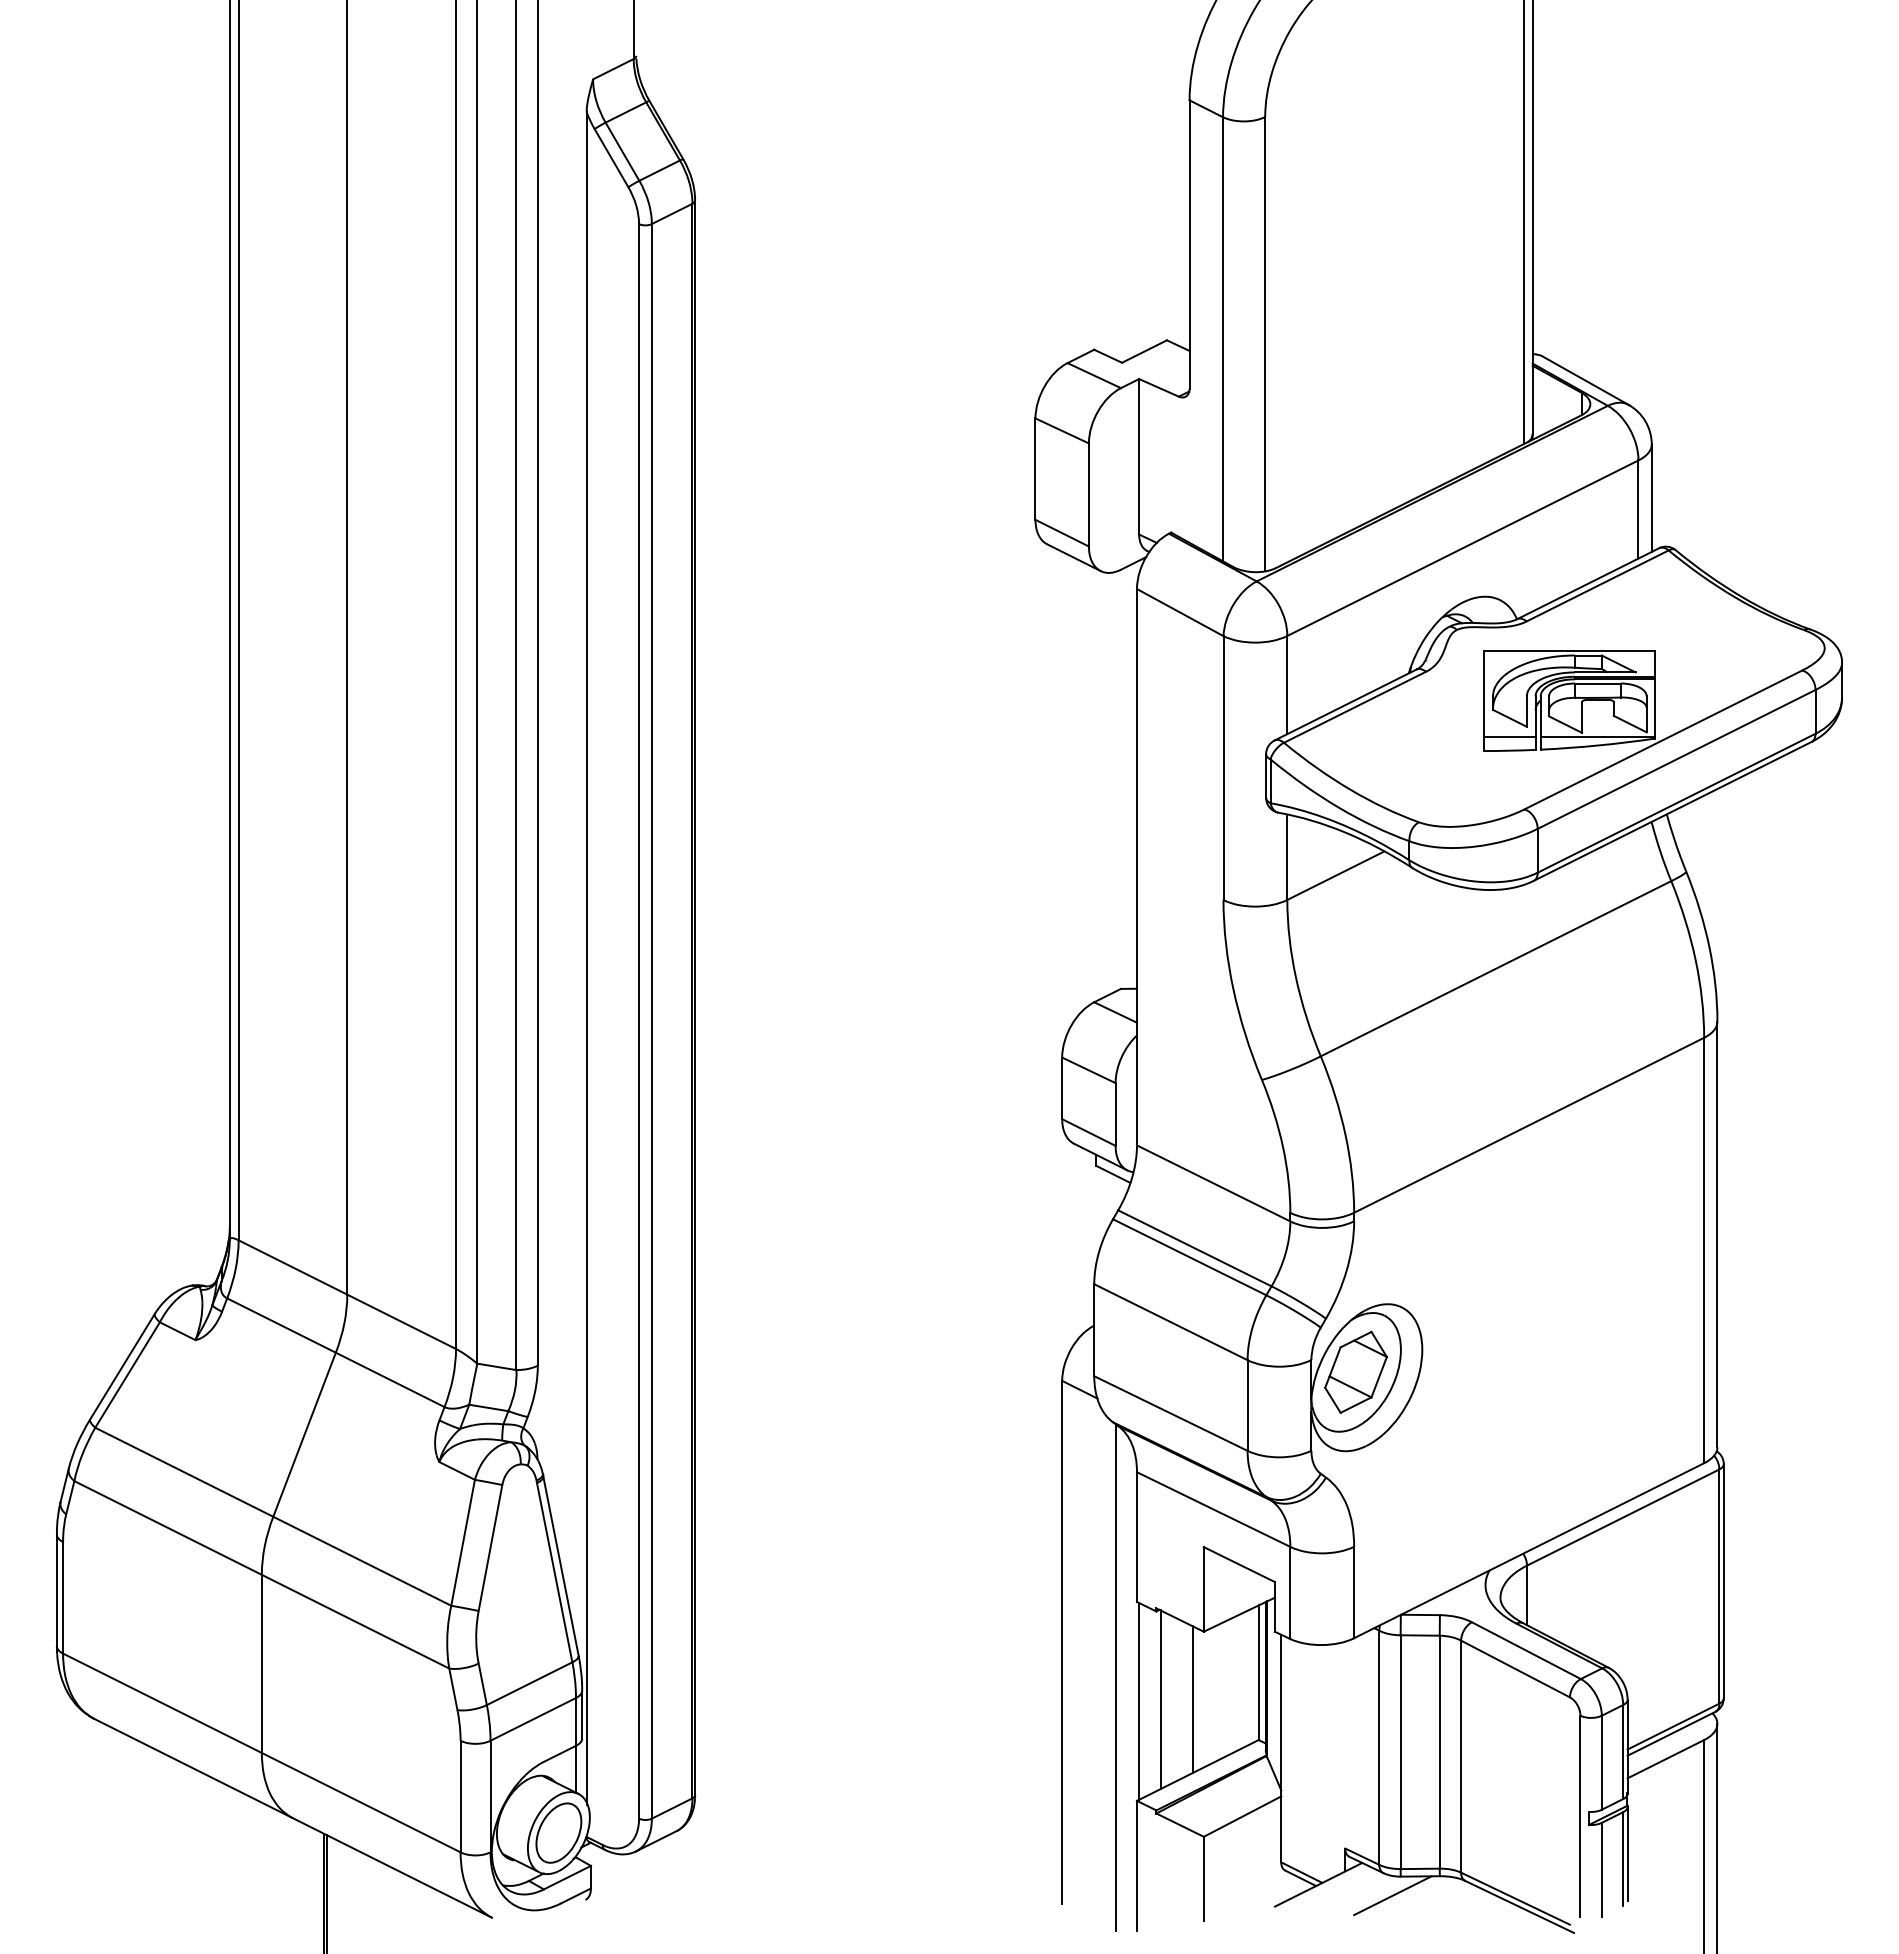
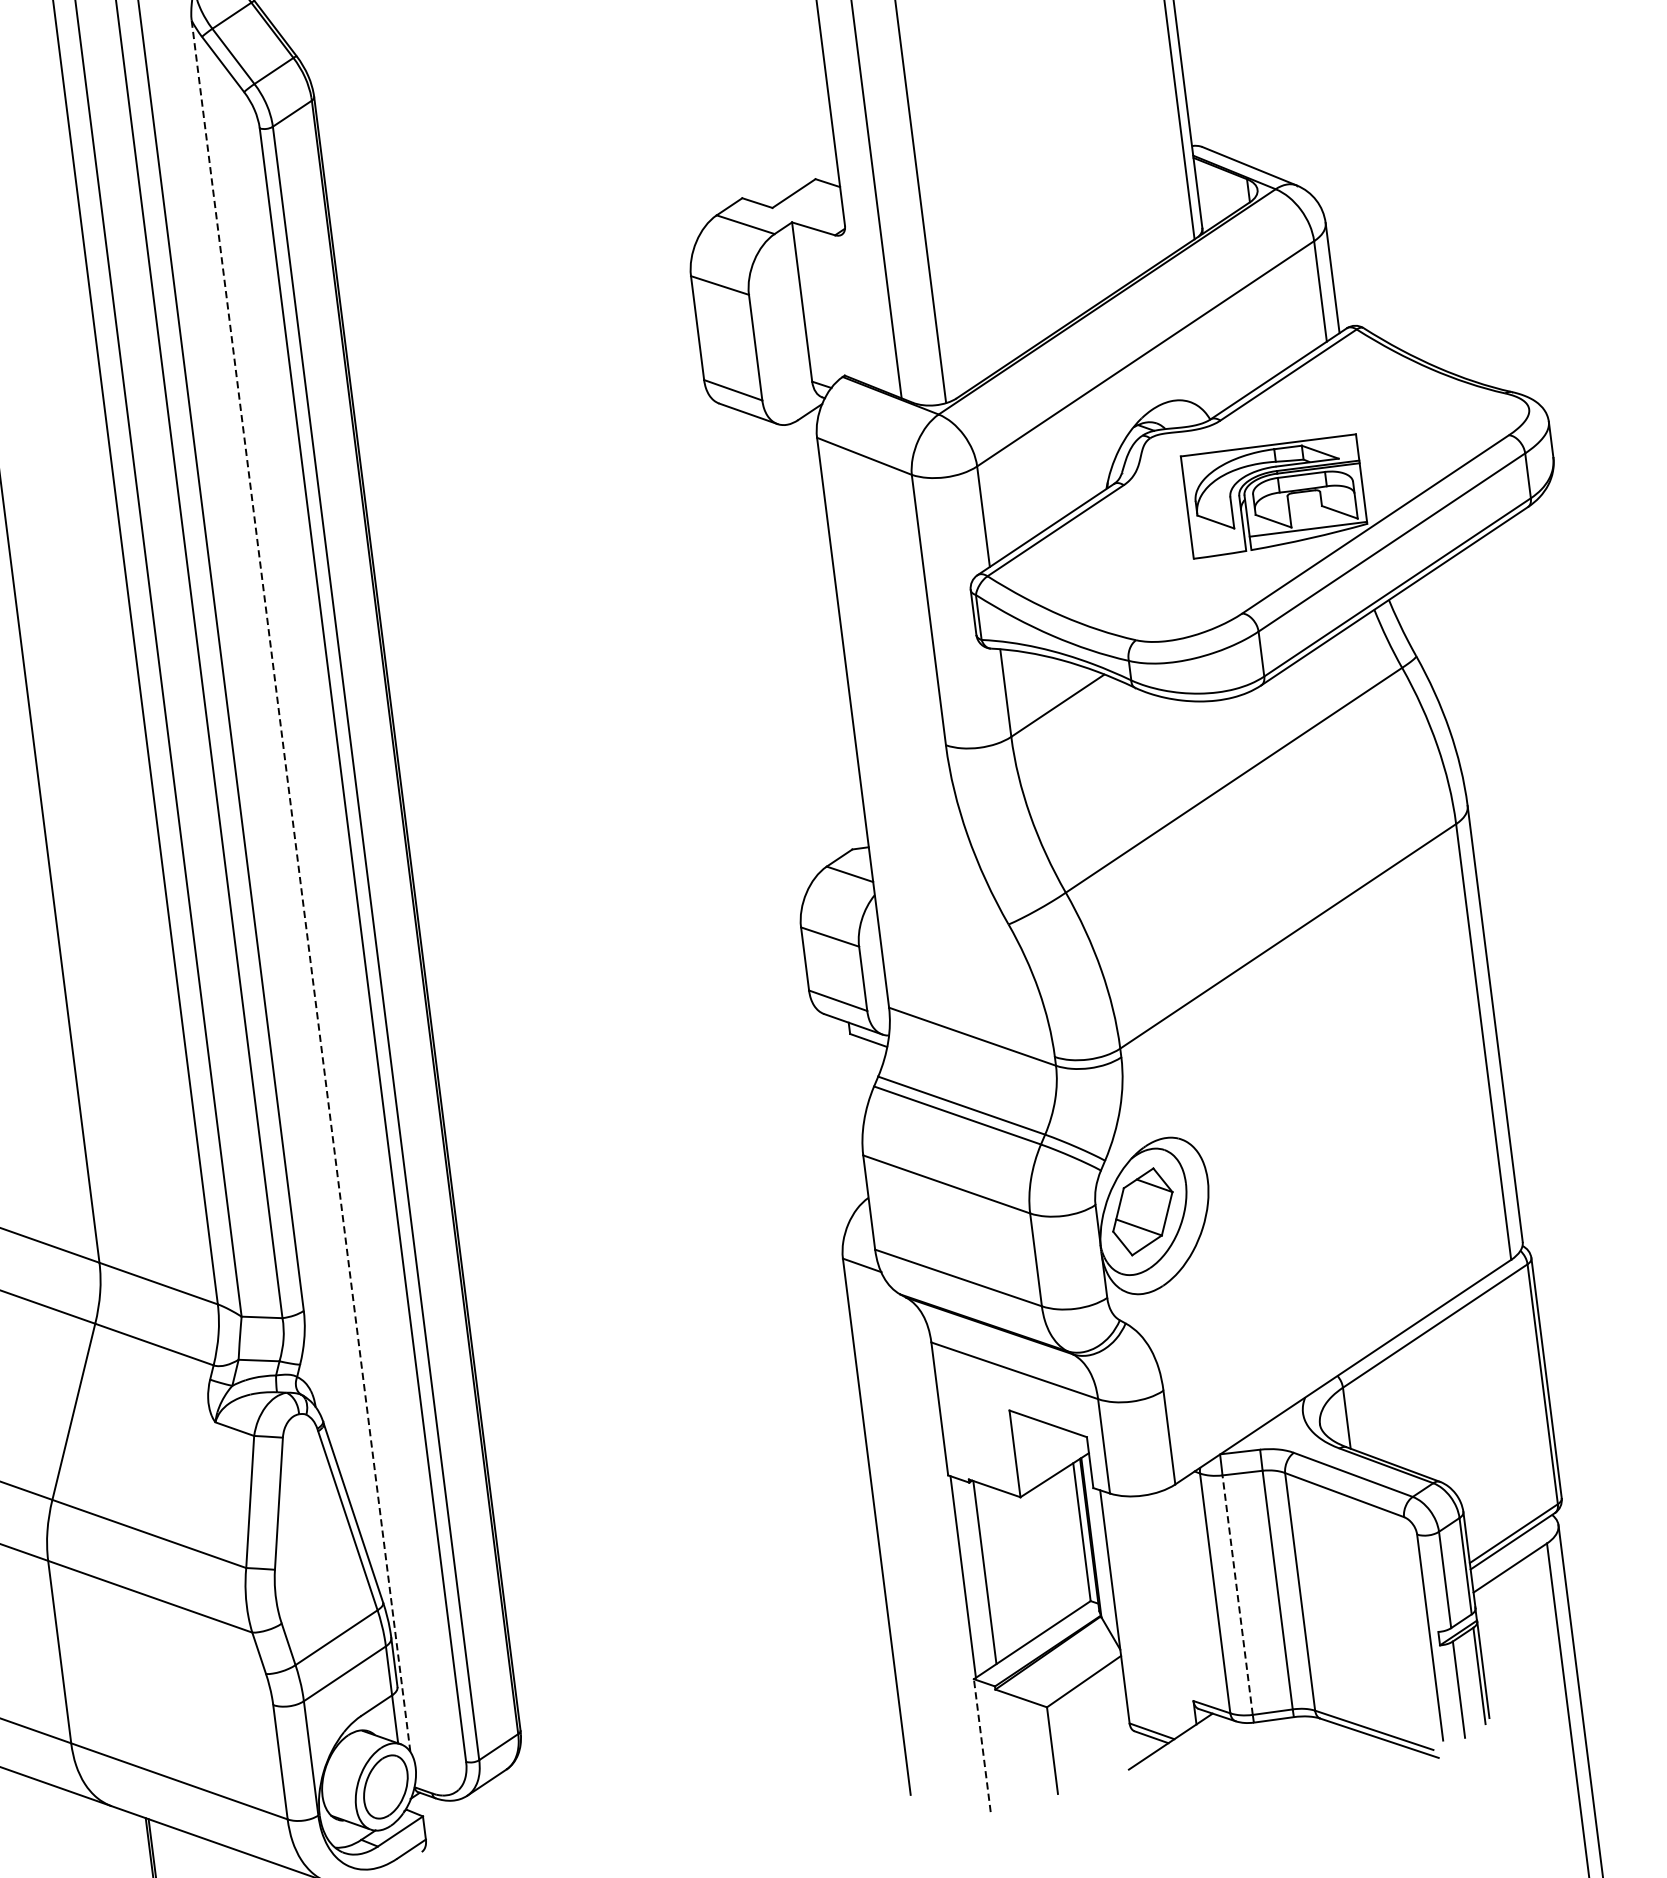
line: (1509, 736) -> (1217, 540), removed
line: (586, 958) -> (300, 887), solid -> dashed
line: (1115, 1677) -> (935, 1555), removed
line: (1192, 1699) -> (1017, 1568), removed
line: (1400, 1752) -> (1237, 1595), solid -> dashed
line: (1137, 1865) -> (982, 1745), solid -> dashed
line: (1392, 1895) -> (1247, 1743), removed

